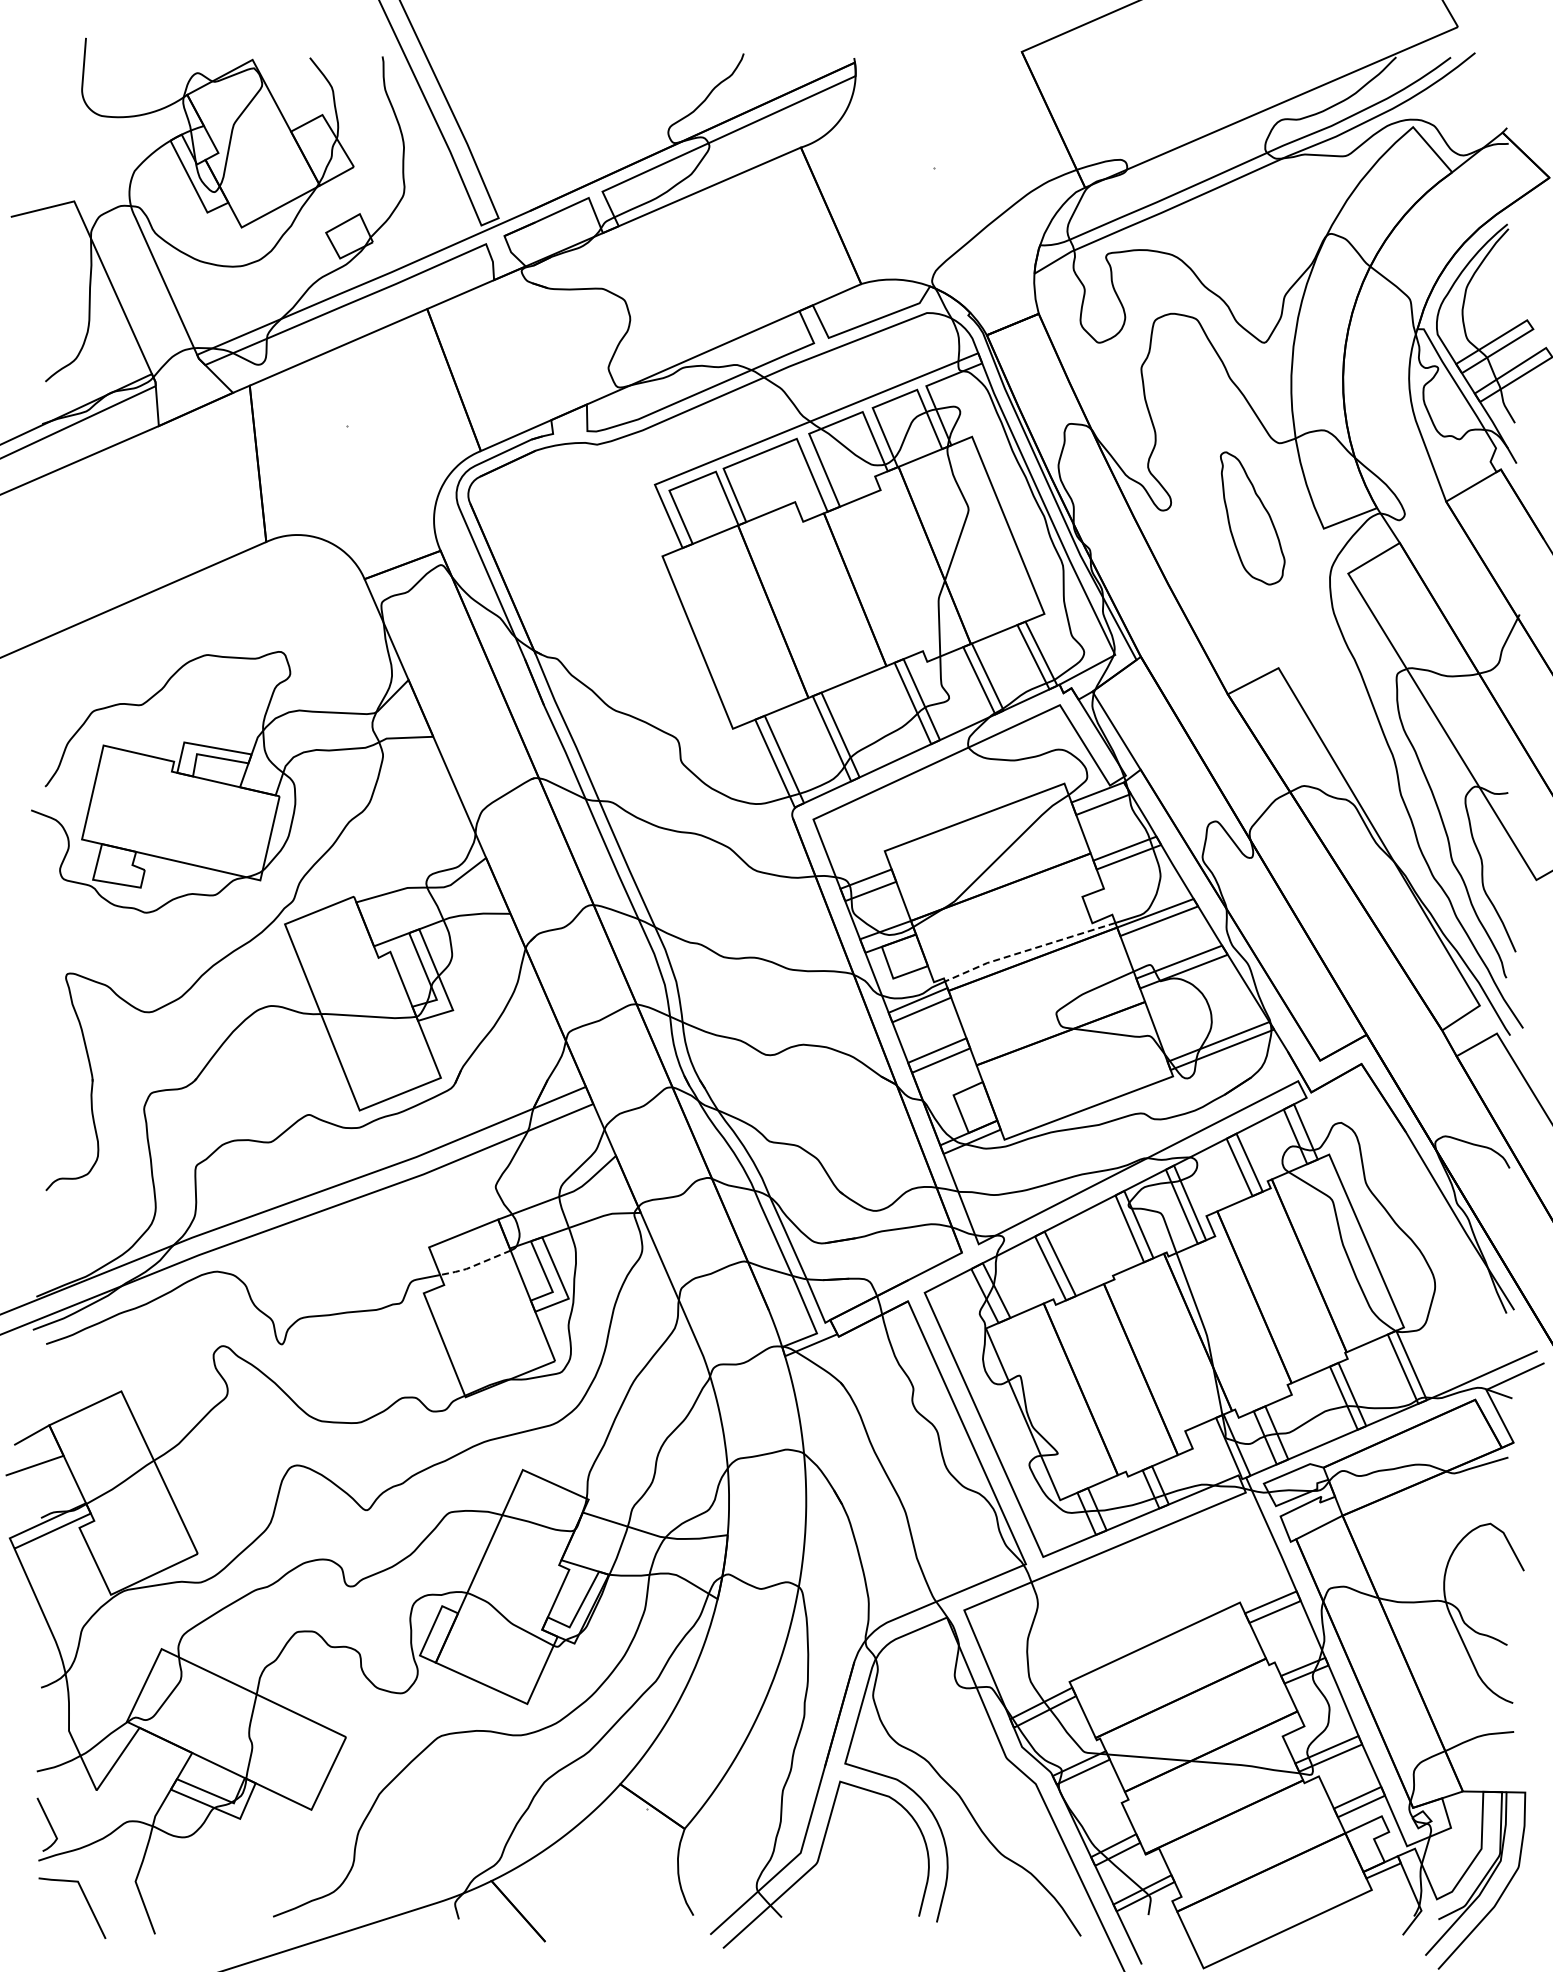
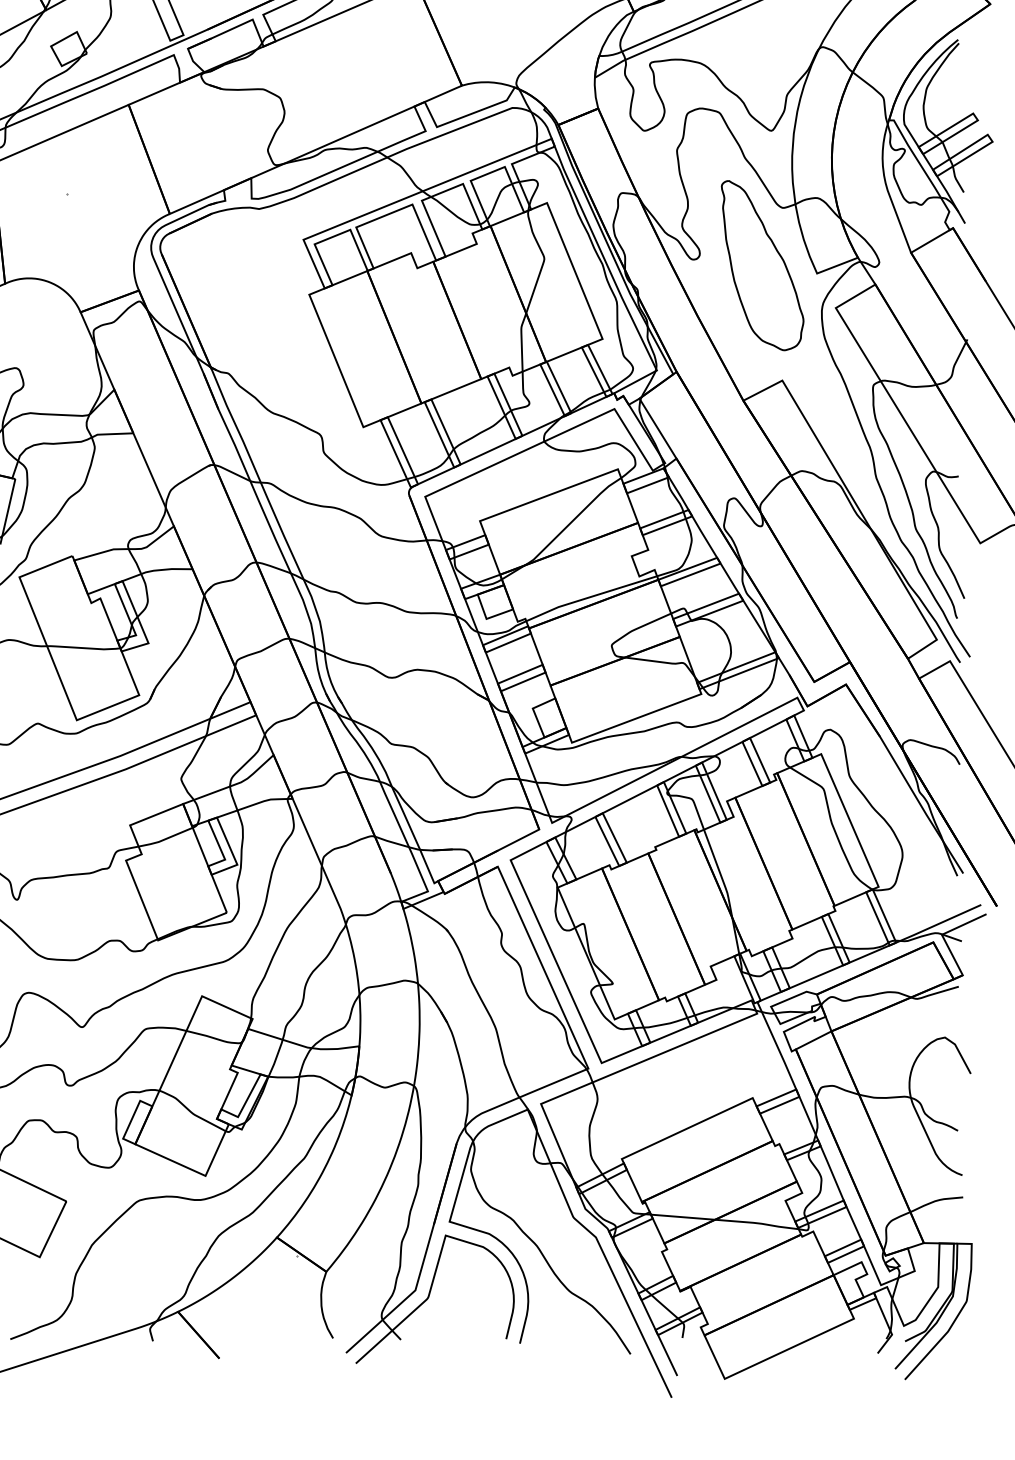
part: (1252, 518) -> (762, 265), size x1.67
line: (1028, 950) -> (590, 597), dashed -> solid
line: (474, 1265) -> (164, 839), dashed -> solid

